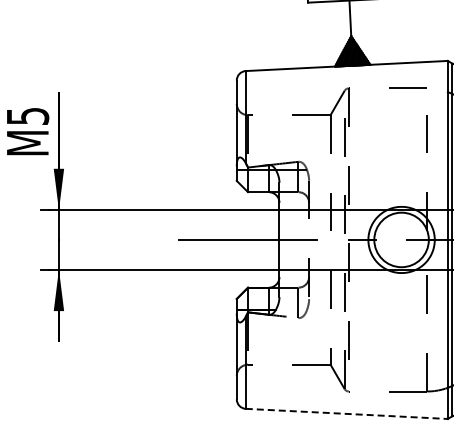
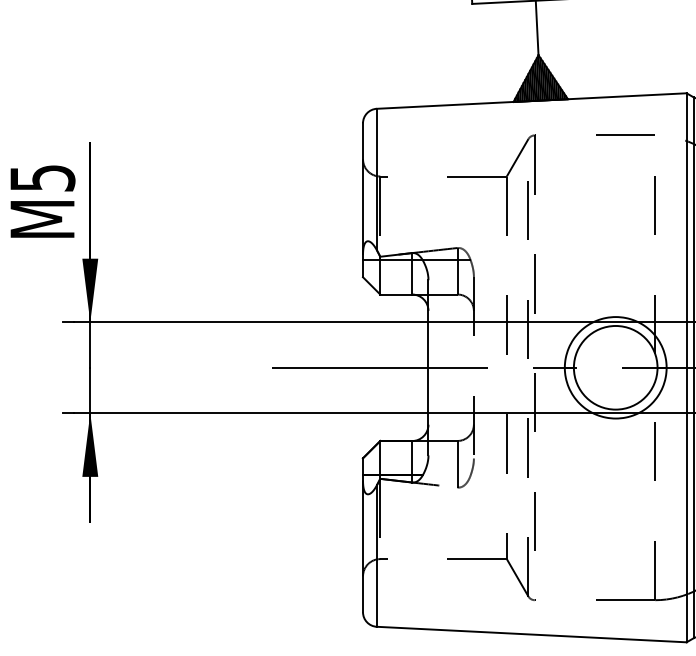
line: (347, 413) -> (532, 633), dashed -> solid

